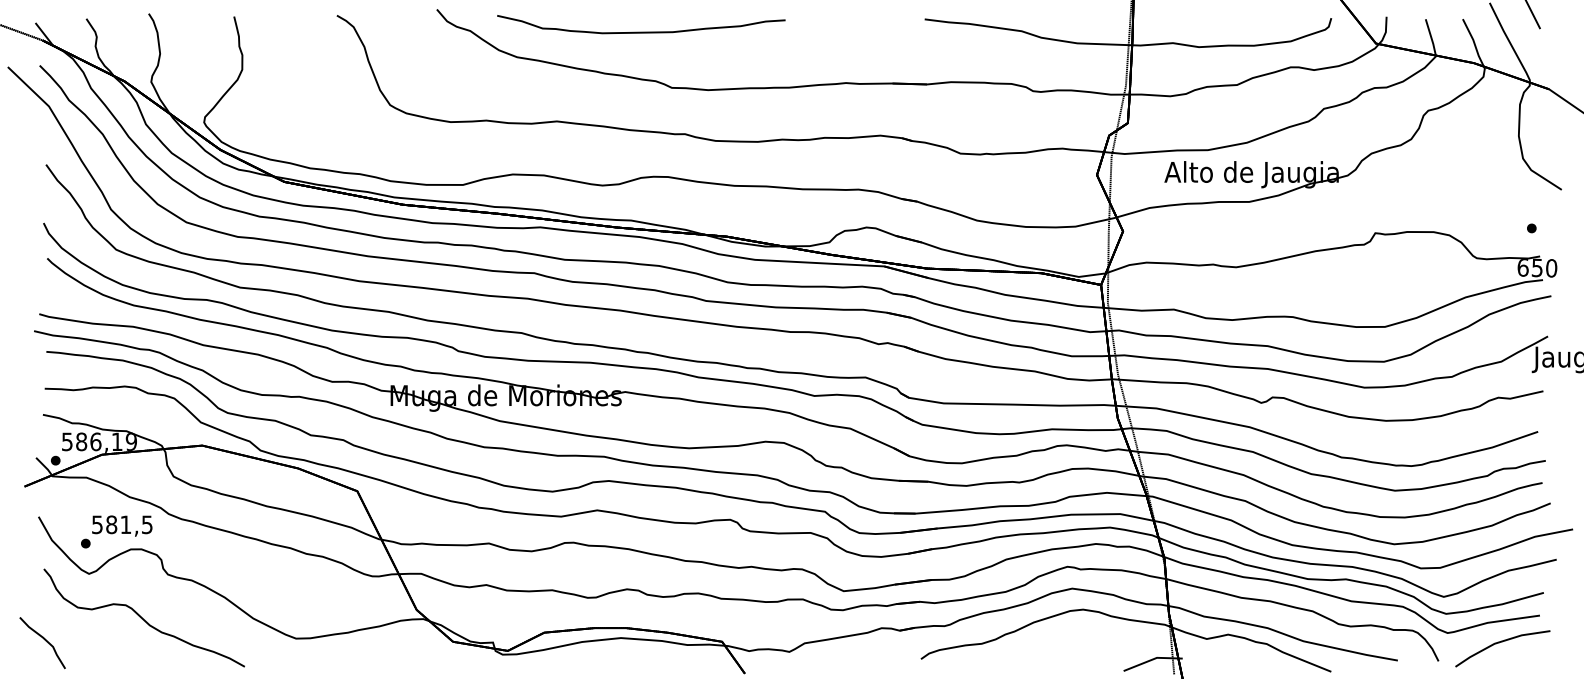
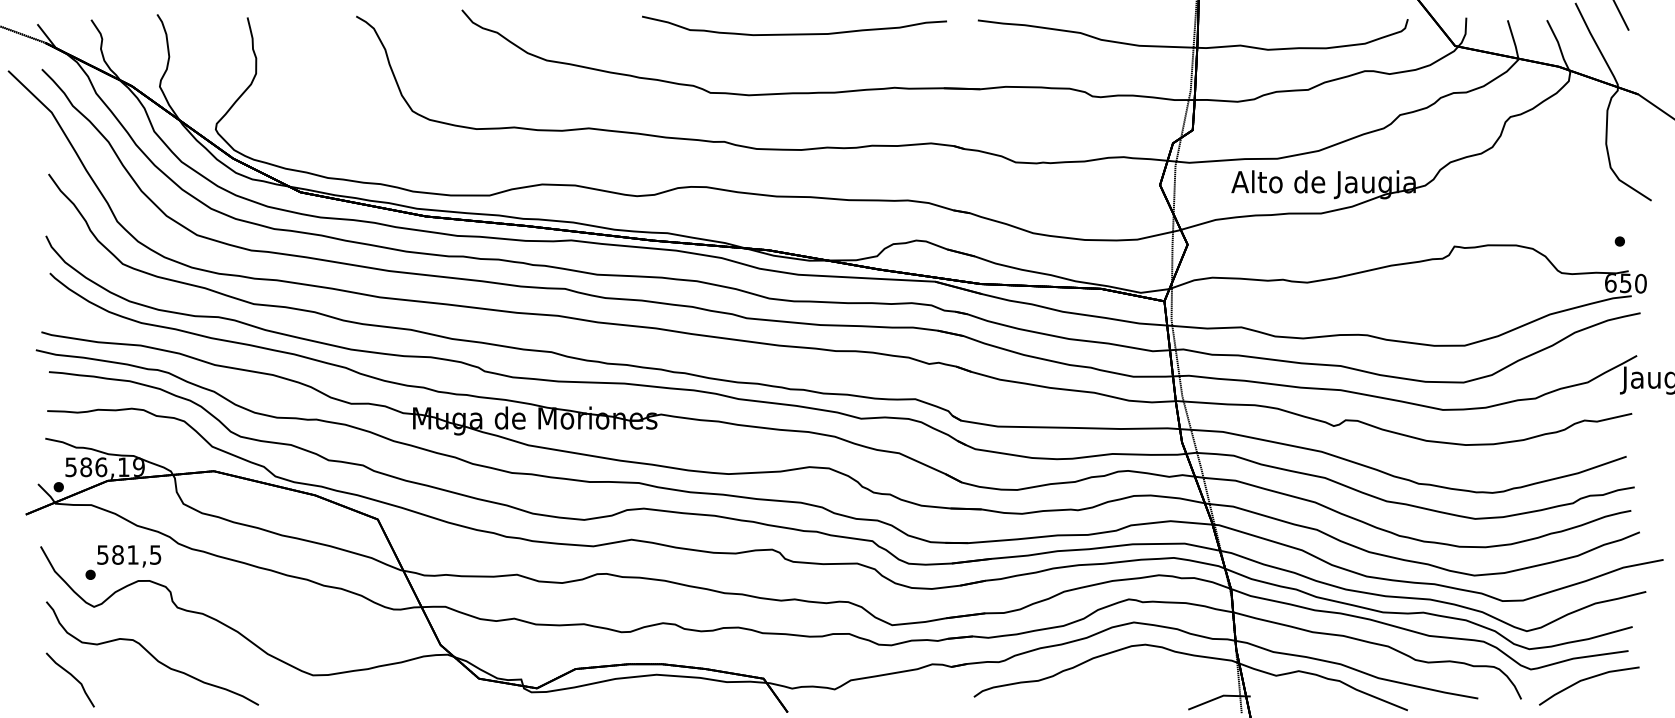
part: (641, 31) -> (794, 33), moved
part: (42, 643) -> (70, 680), moved

